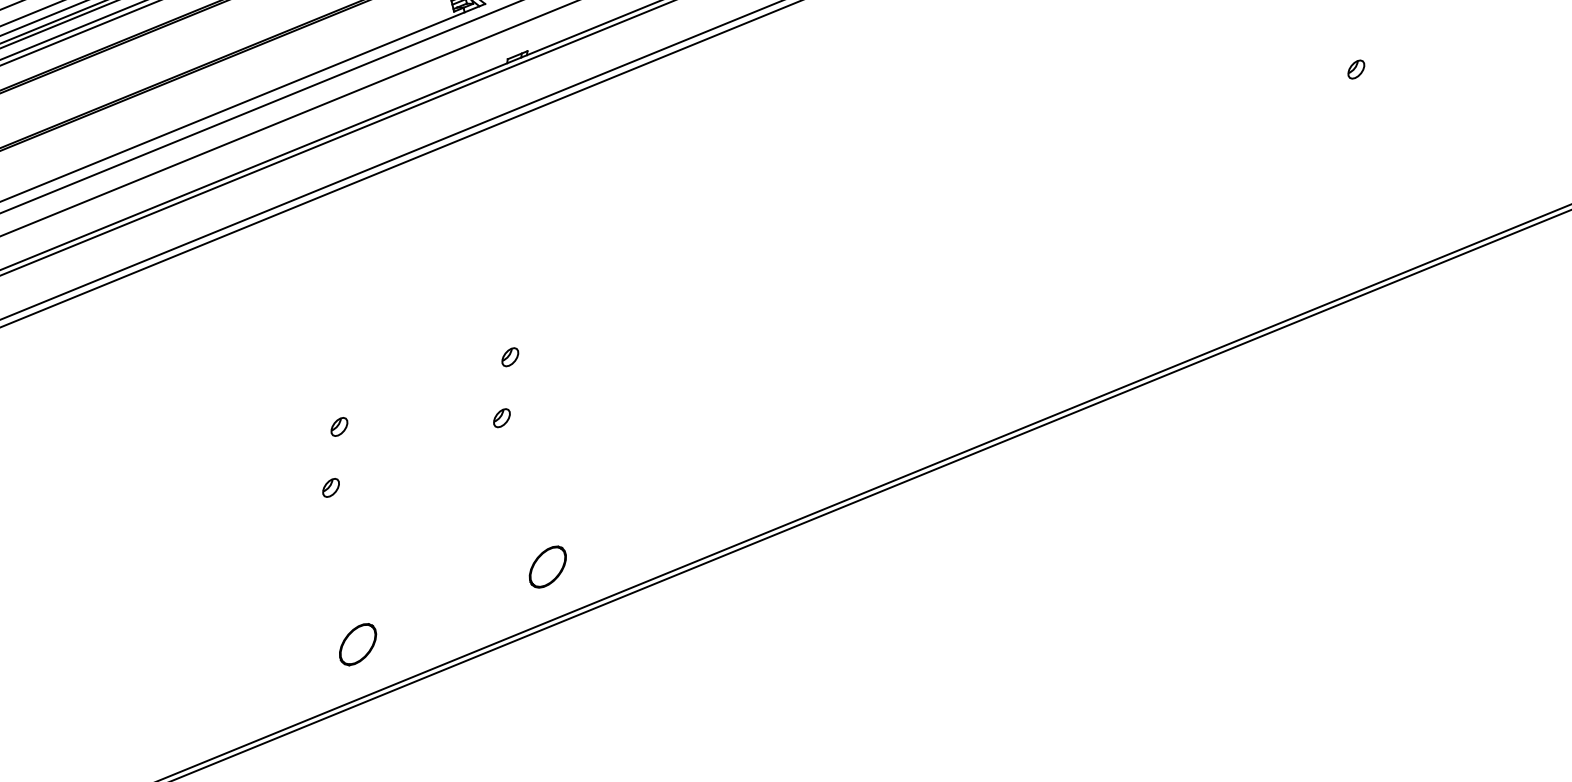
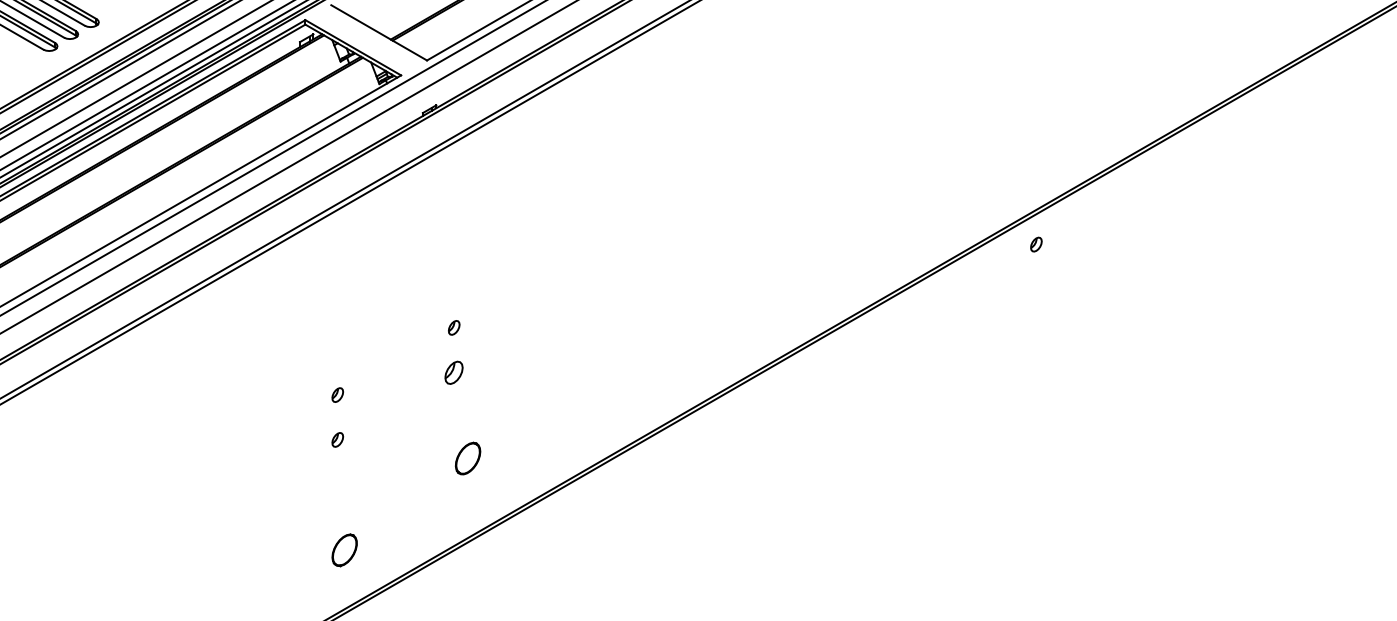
part: (1356, 69) -> (1036, 244), moved
part: (502, 417) -> (454, 372), size x1.6
part: (547, 566) -> (467, 458), moved
part: (357, 644) -> (344, 550), moved

